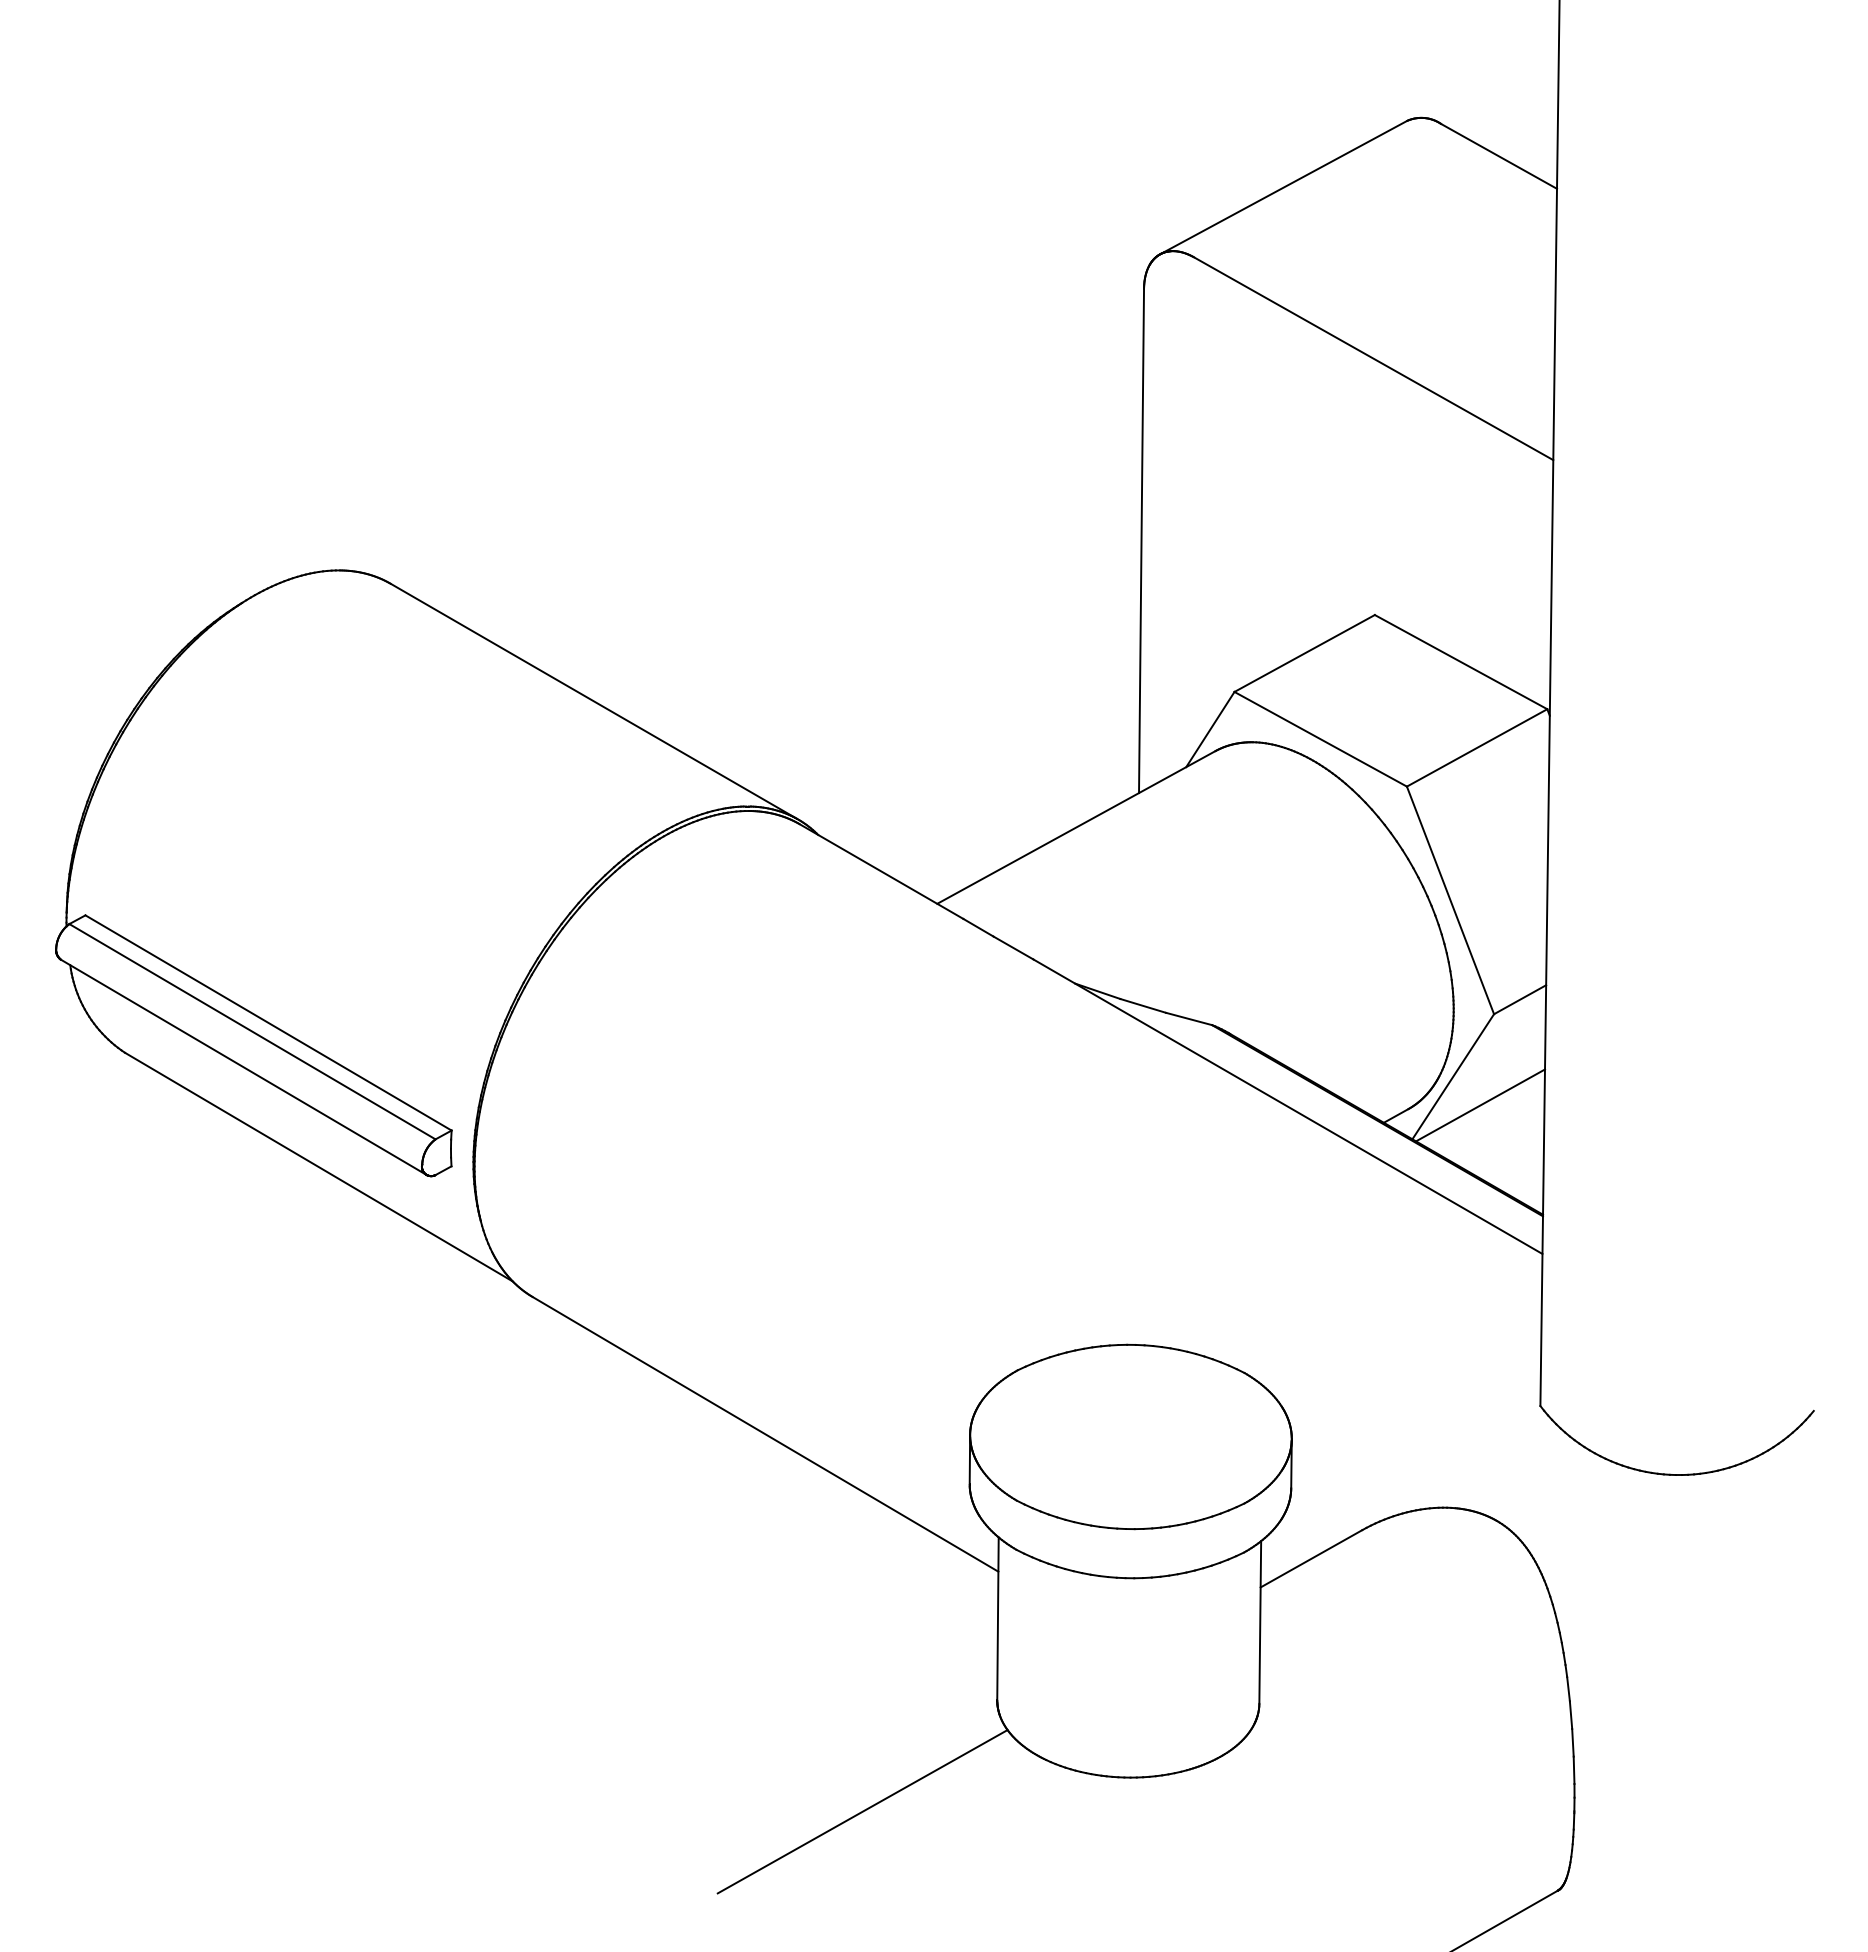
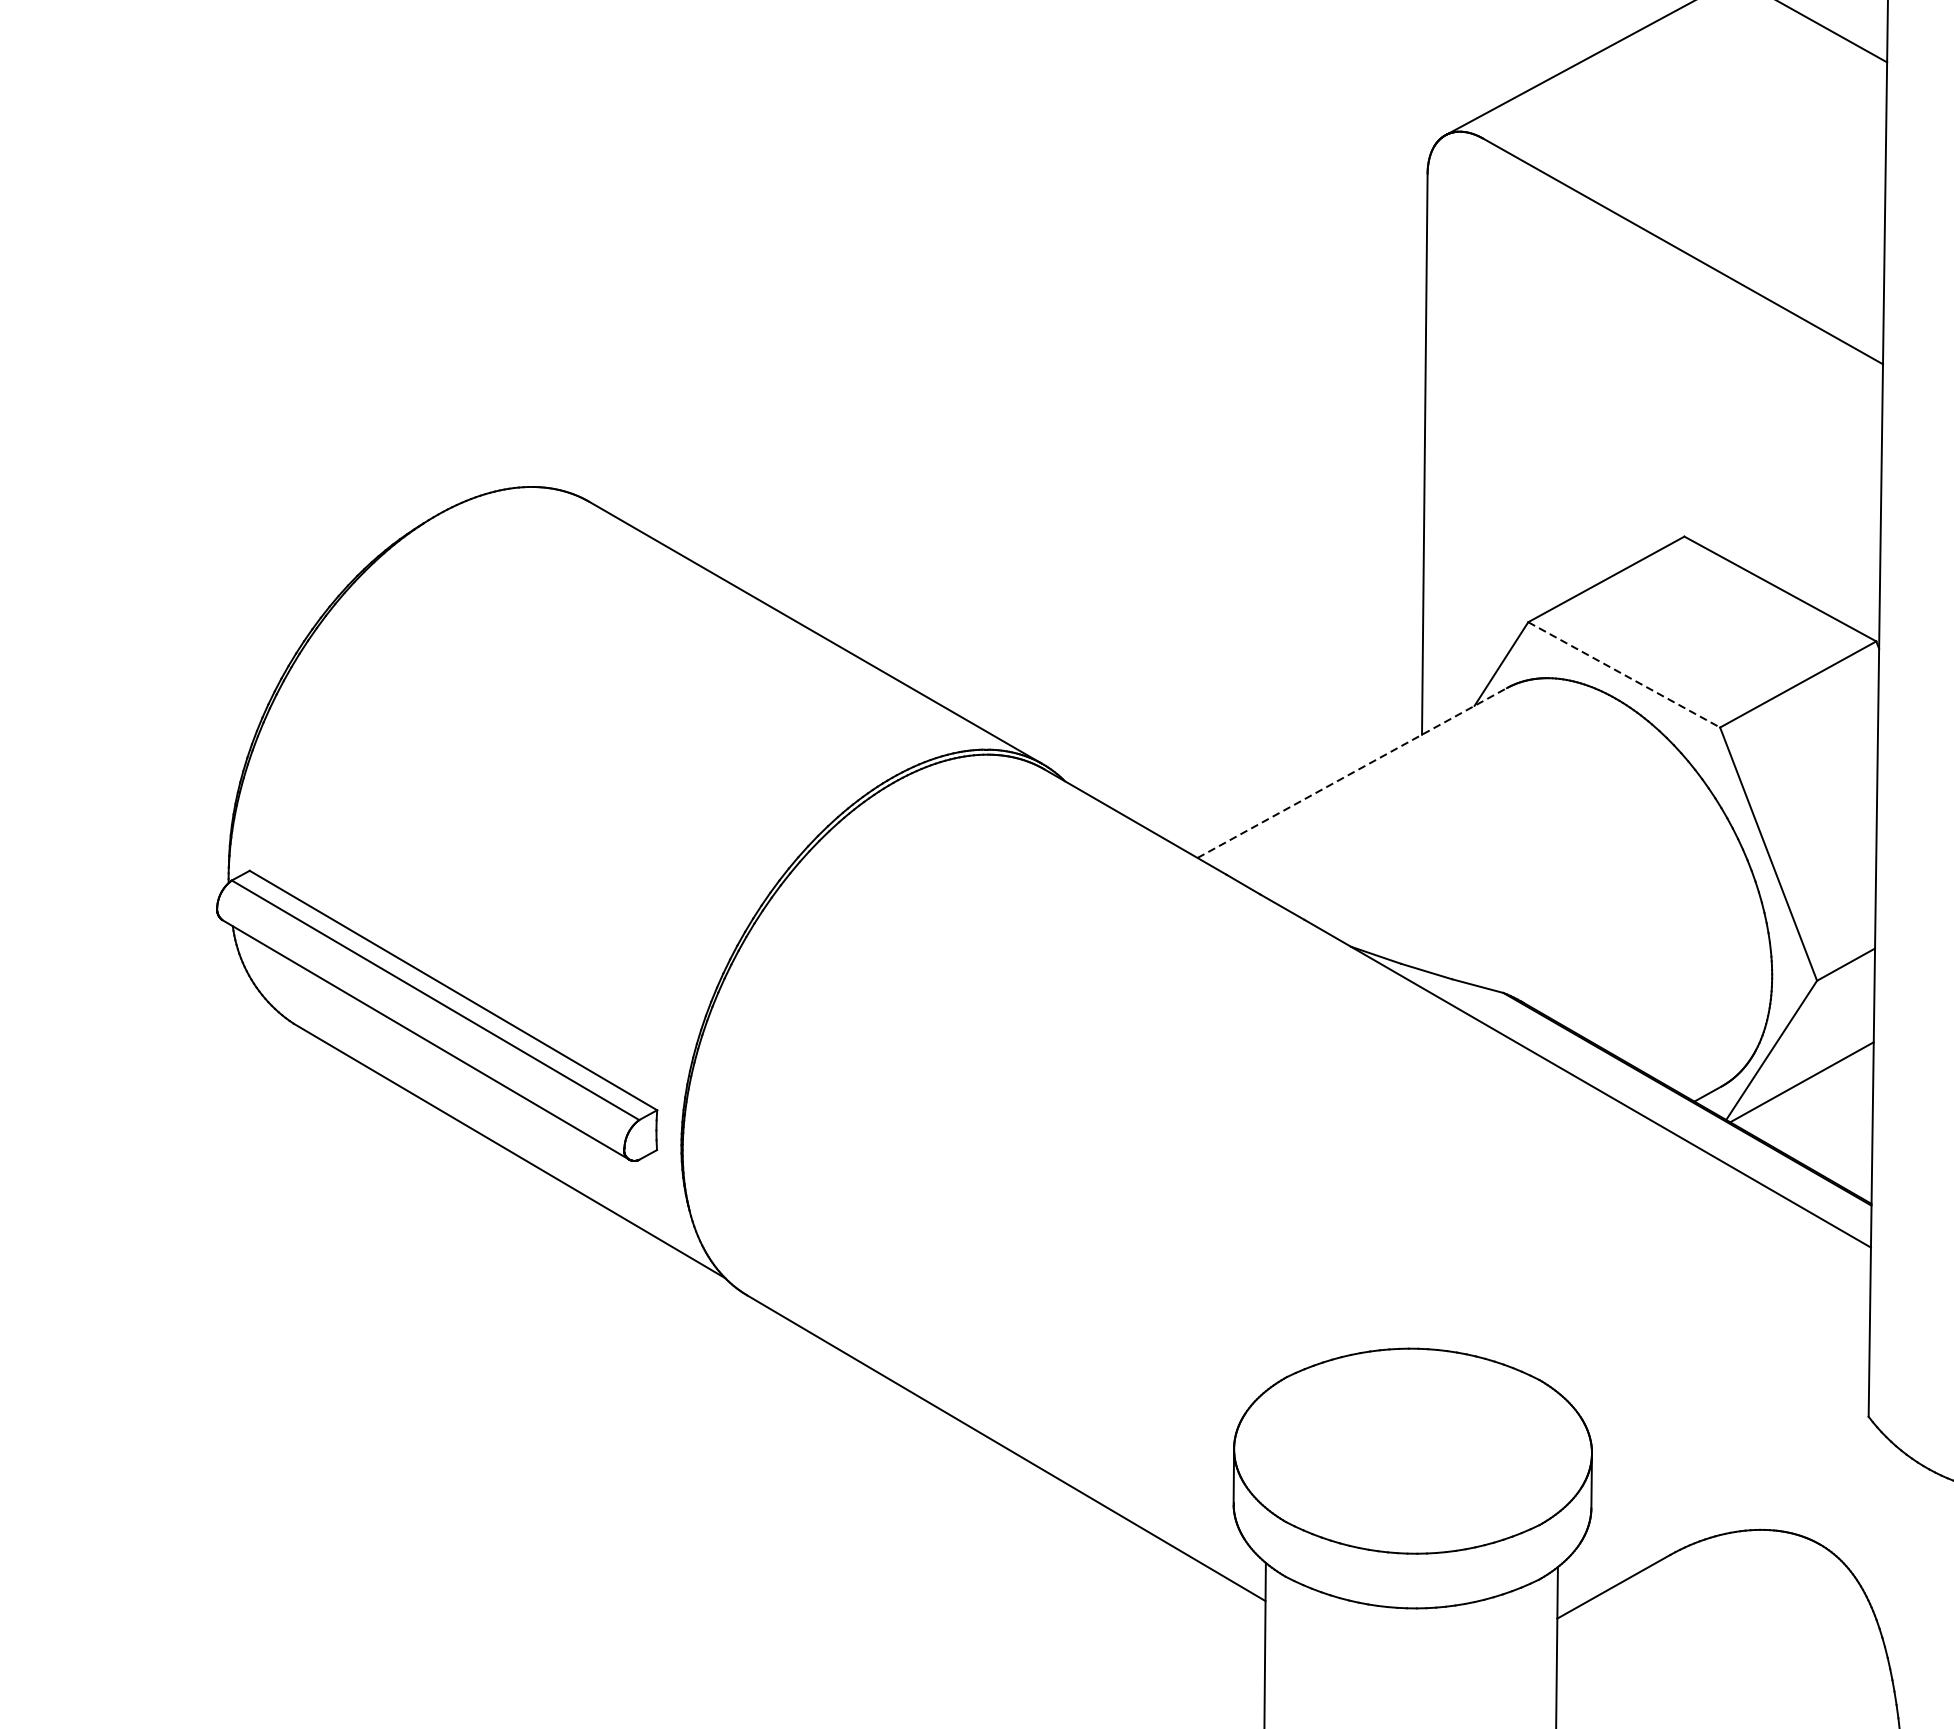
line: (1321, 739) -> (1625, 675), solid -> dashed
line: (1076, 827) -> (1352, 773), solid -> dashed

